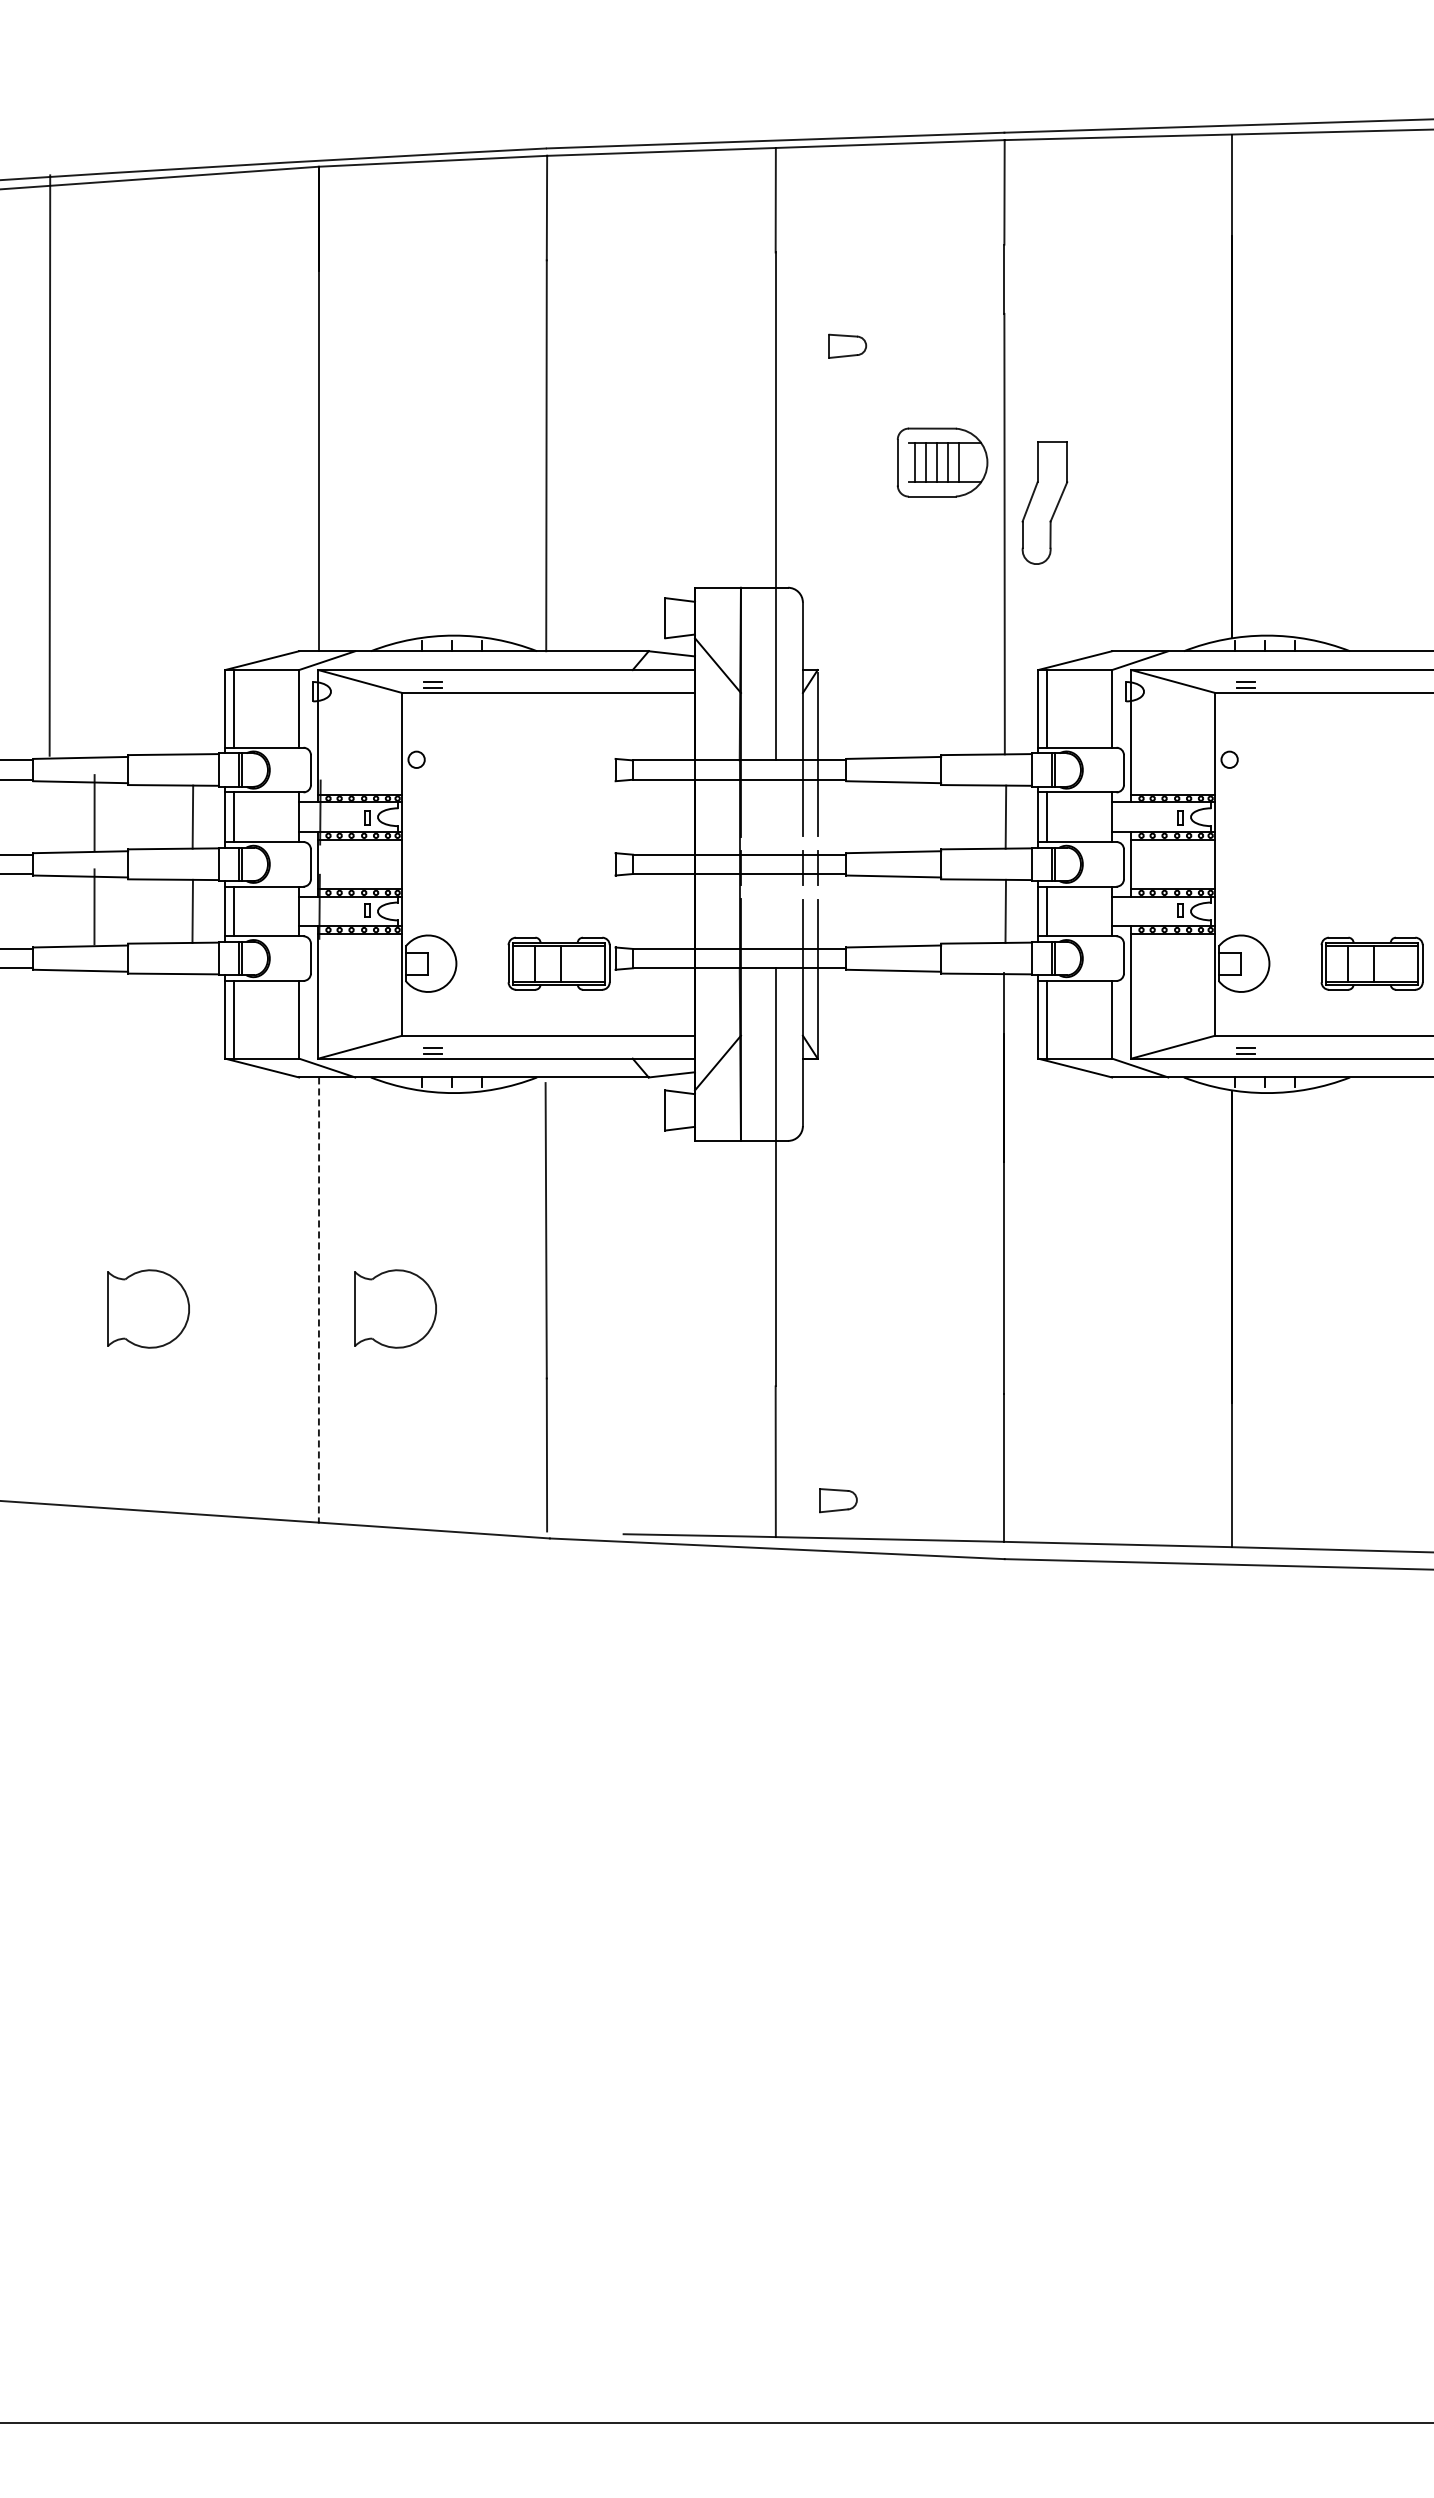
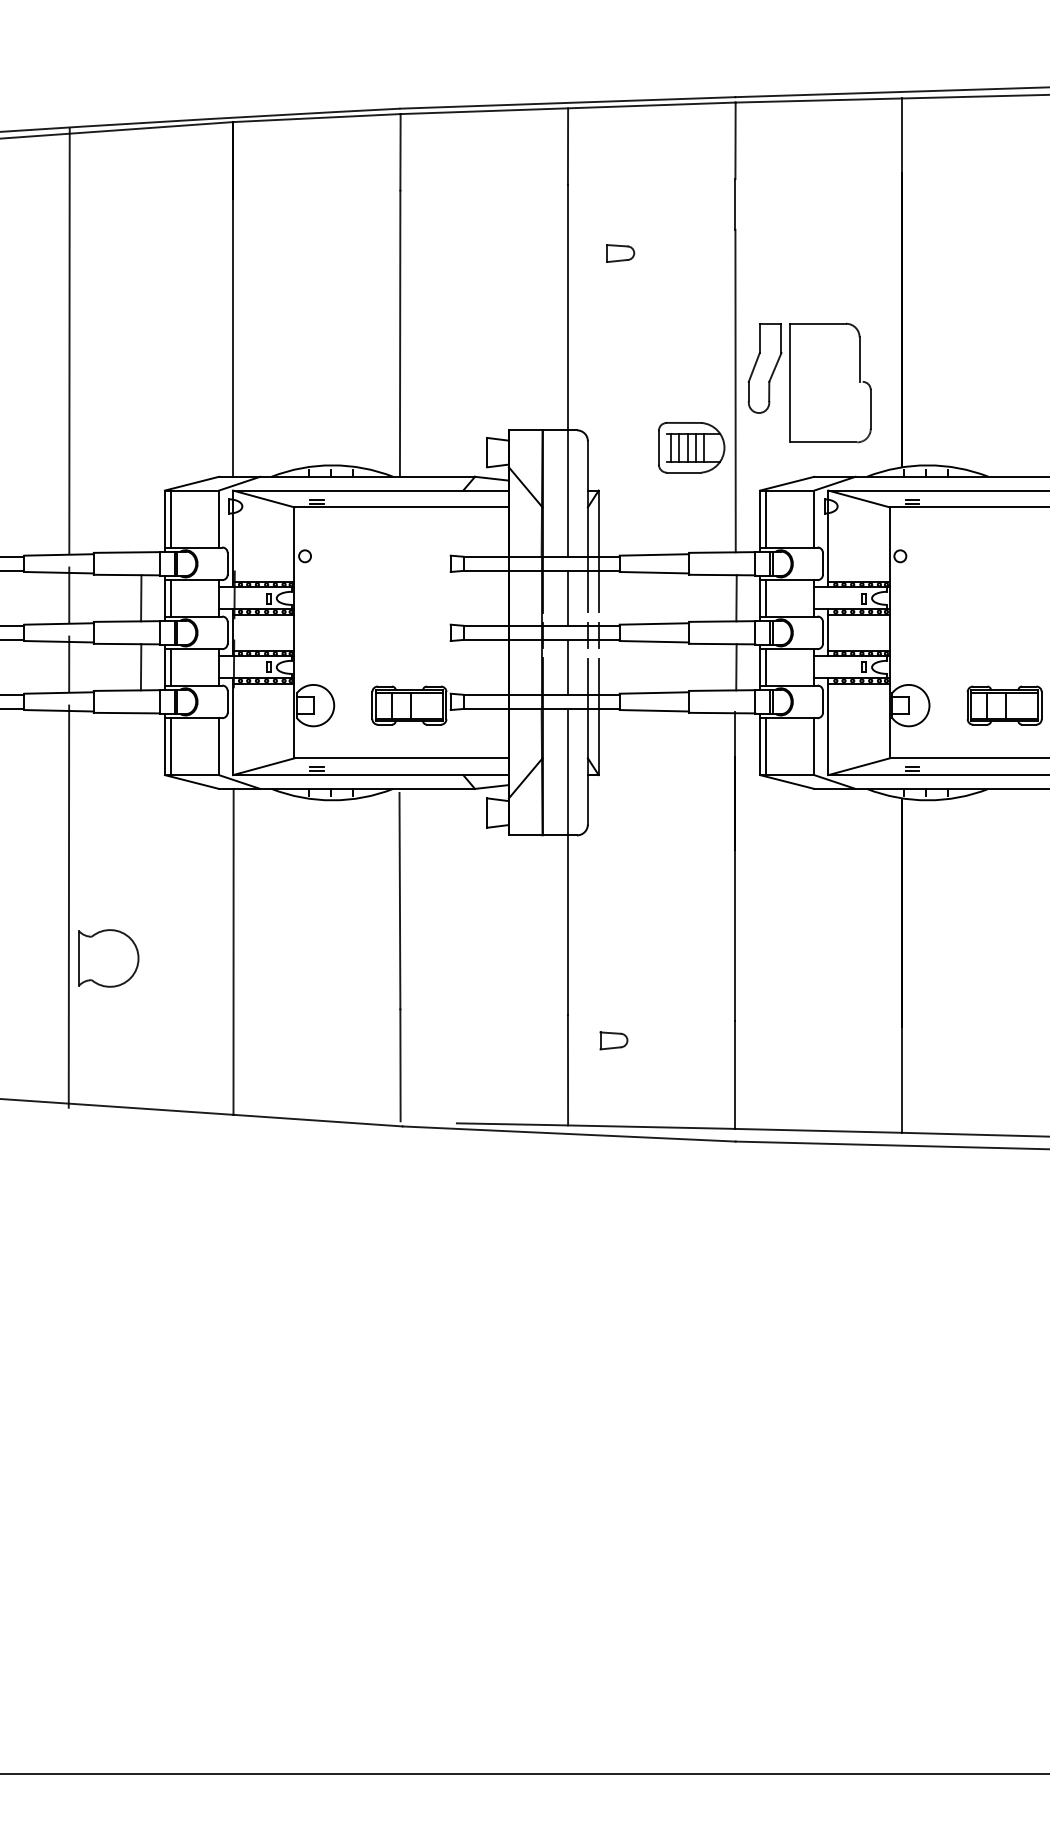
part: (942, 462) -> (691, 447), moved
line: (49, 465) -> (69, 340), moved
part: (1173, 522) -> (859, 382), added
line: (775, 816) -> (567, 597), added
line: (775, 911) -> (567, 667), added
line: (93, 1237) -> (68, 906), added
line: (318, 1300) -> (233, 952), dashed -> solid
part: (395, 1308) -> (289, 958), removed
part: (838, 1500) -> (613, 1040), moved

